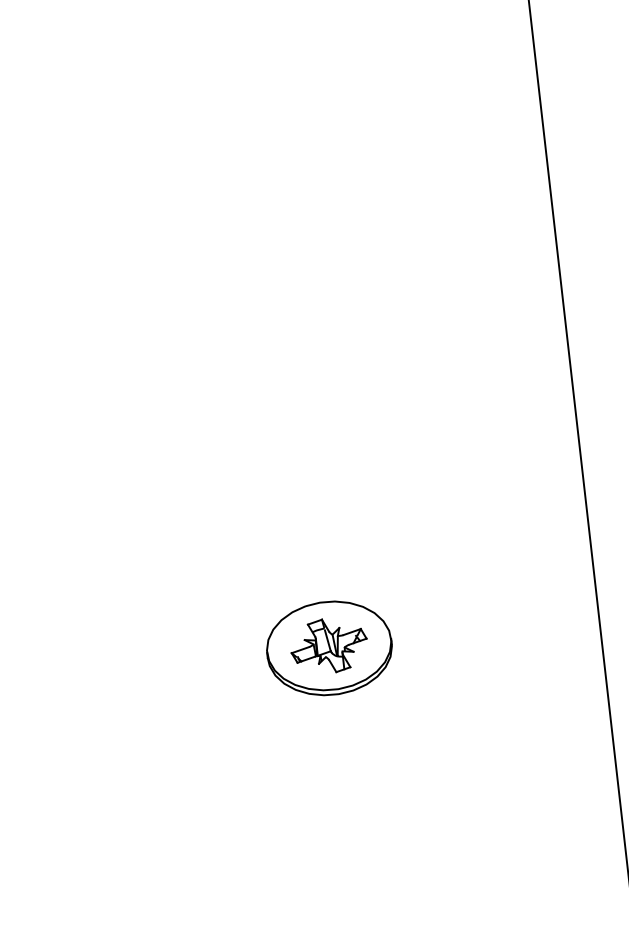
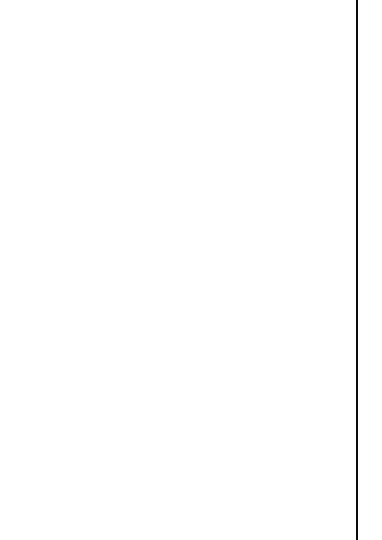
part: (329, 647) -> (204, 391), removed

